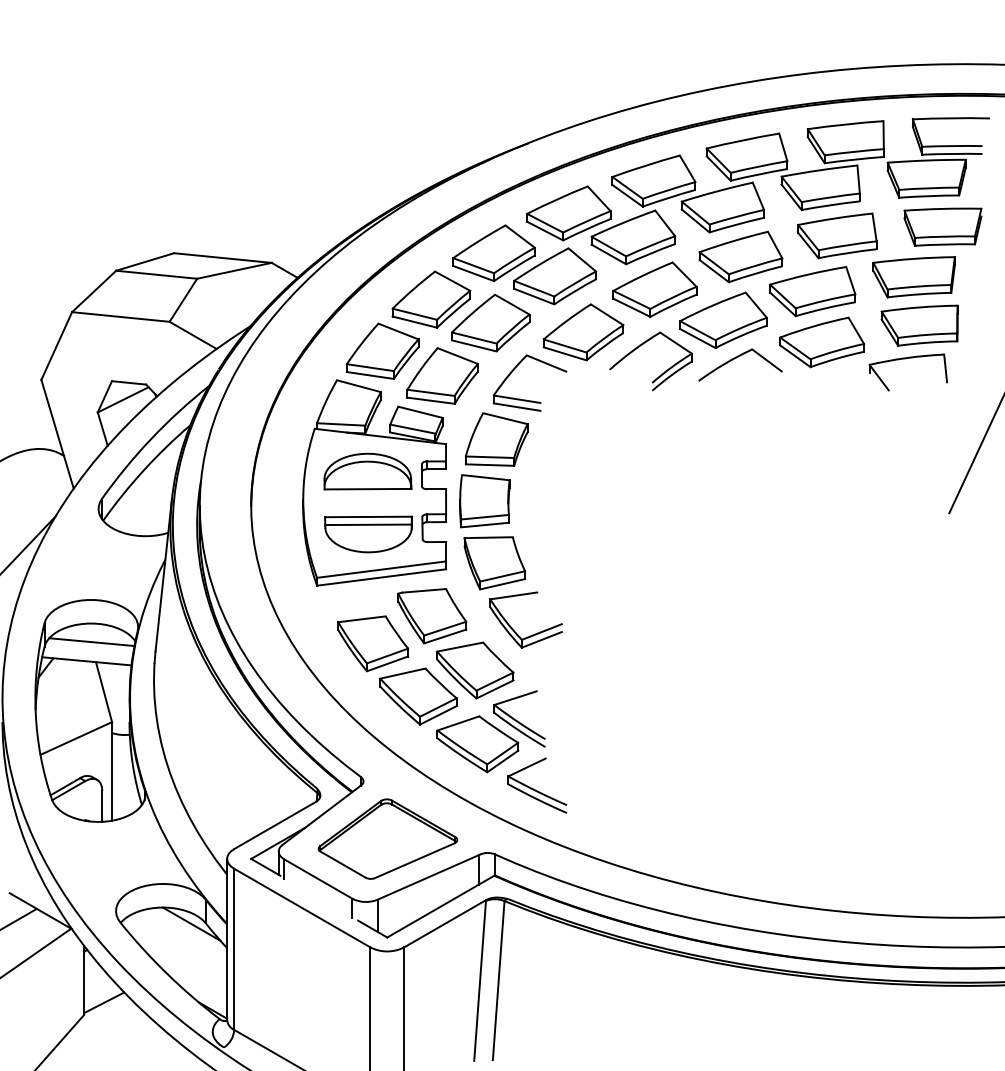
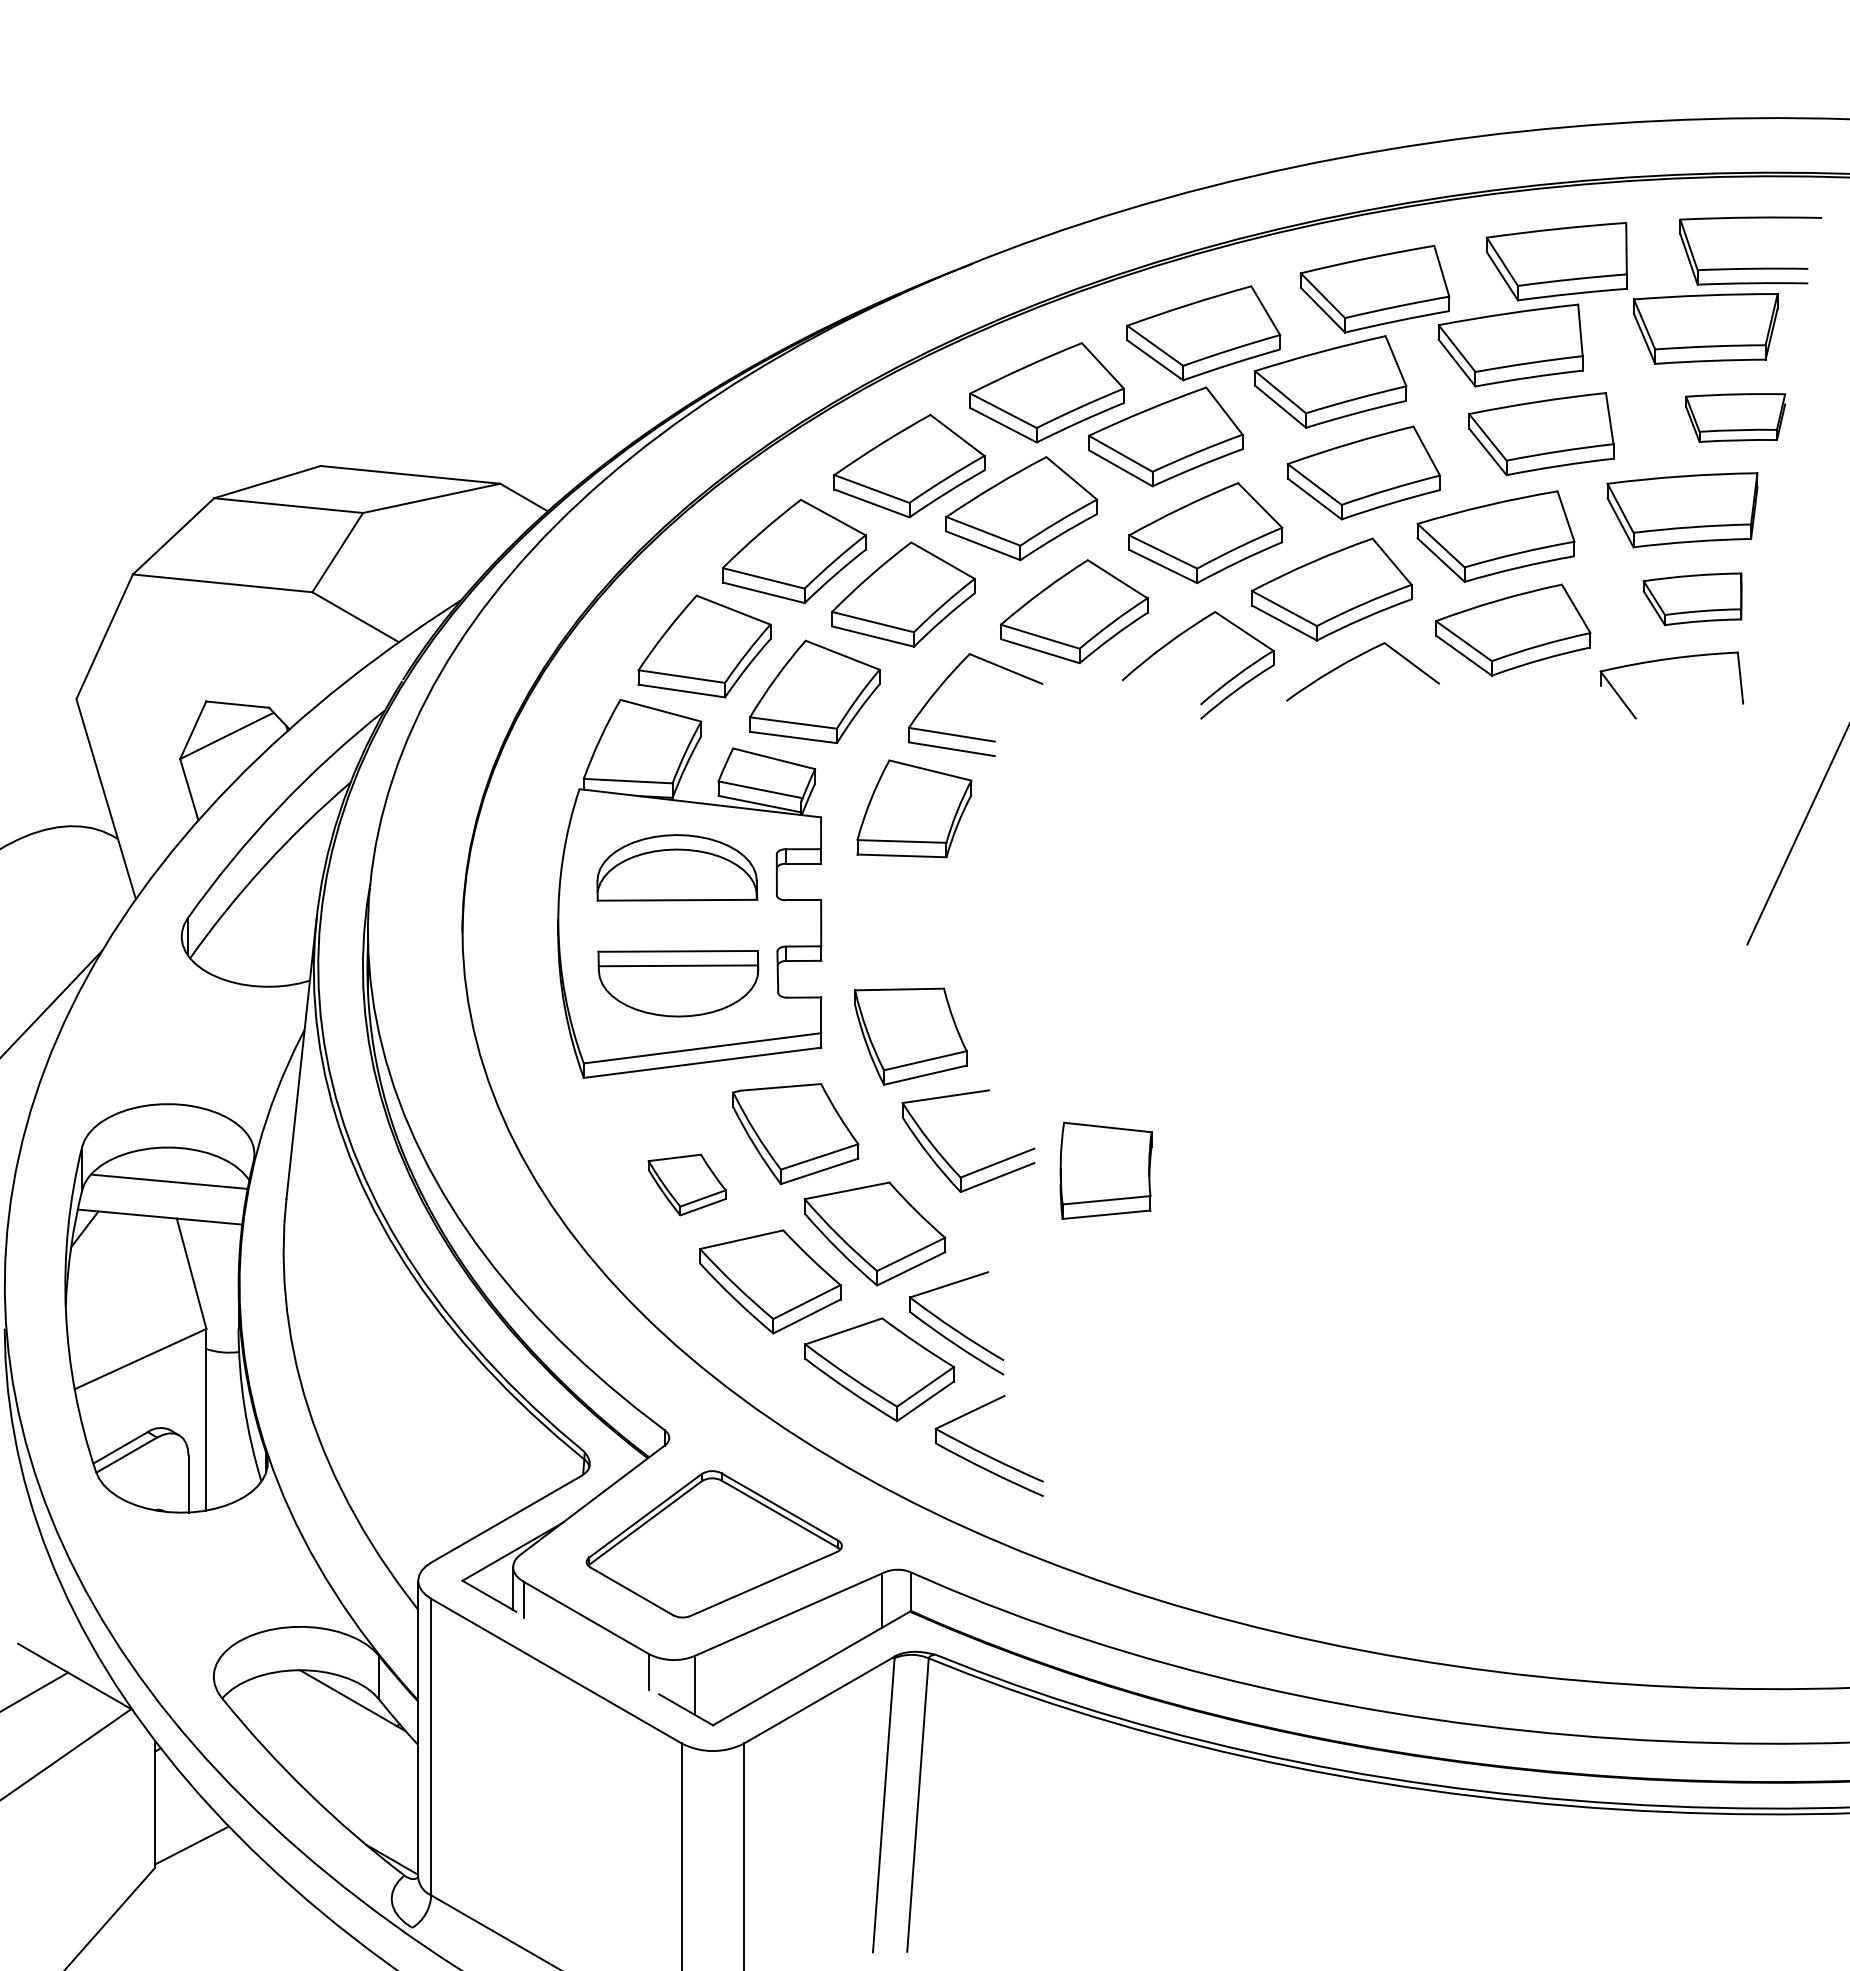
part: (942, 226) -> (1734, 416), size x0.7
part: (919, 325) -> (1692, 599), size x0.7
part: (484, 501) -> (1105, 1171), moved
part: (373, 643) -> (687, 1184), size x0.6

